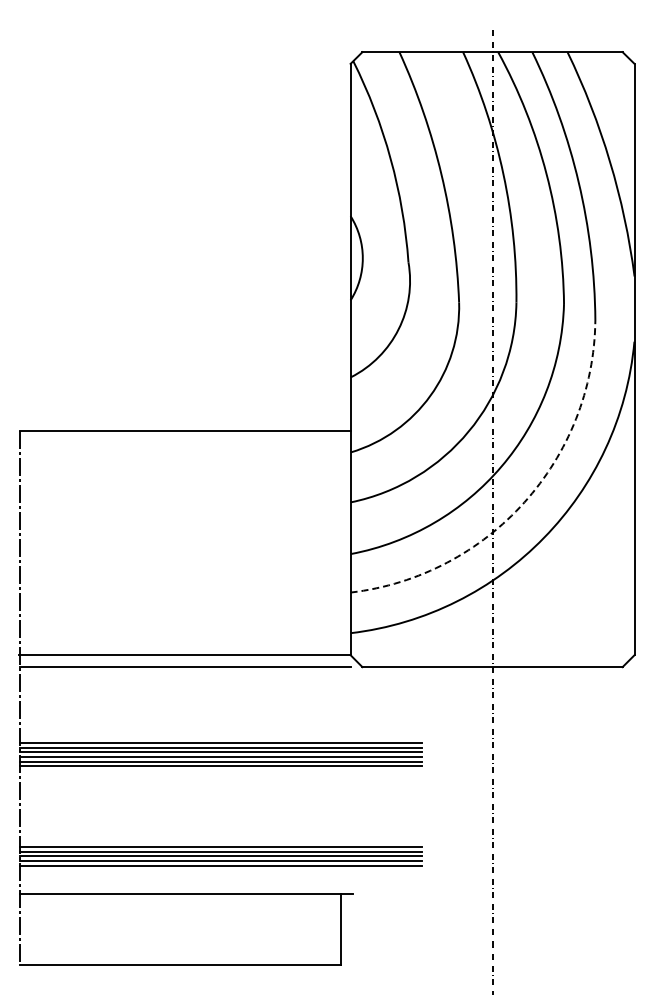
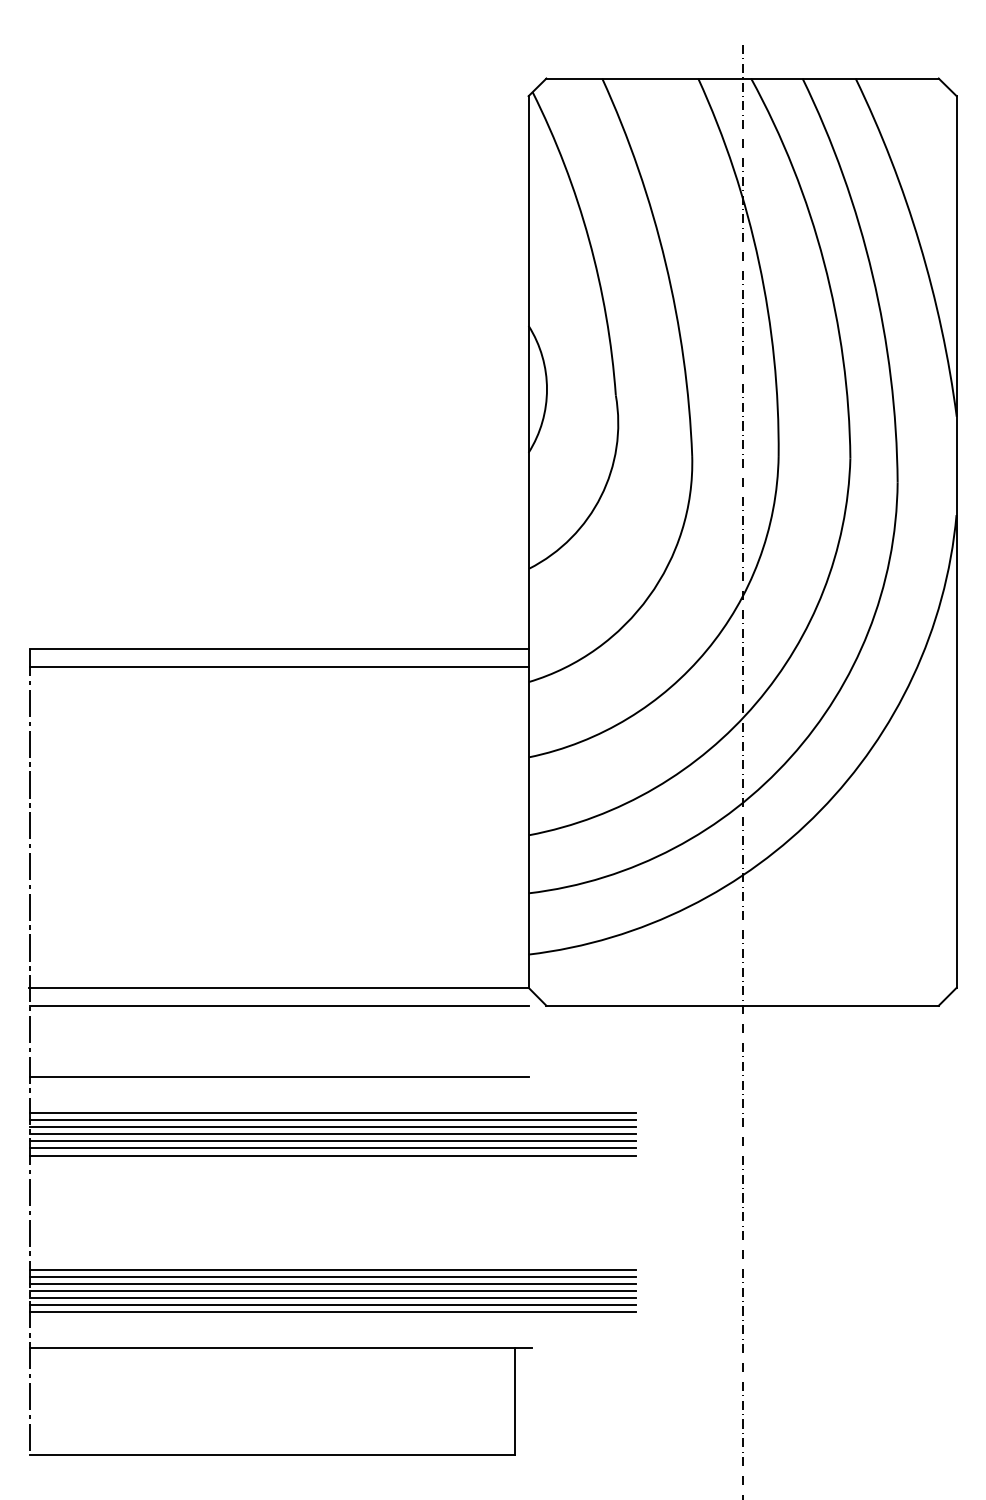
line: (184, 442) -> (278, 667), added
arc: (524, 502) -> (790, 757), dashed -> solid
line: (184, 714) -> (278, 1077), added
line: (220, 738) -> (332, 1113), added
line: (220, 842) -> (332, 1270), added
line: (220, 870) -> (332, 1312), added

